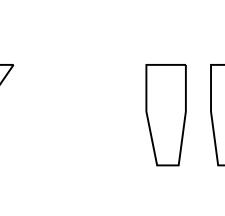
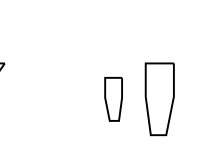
part: (165, 115) -> (113, 99), size x0.6

